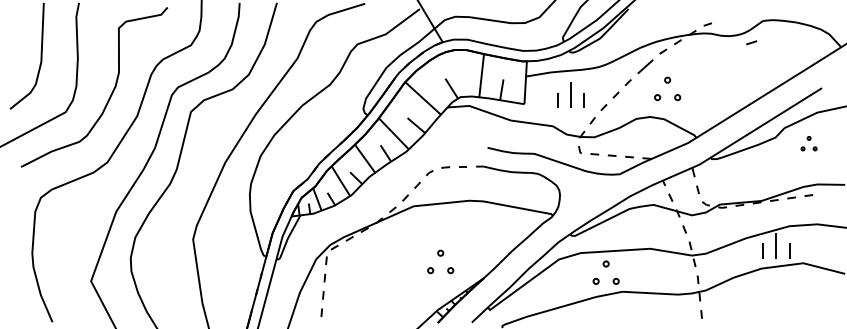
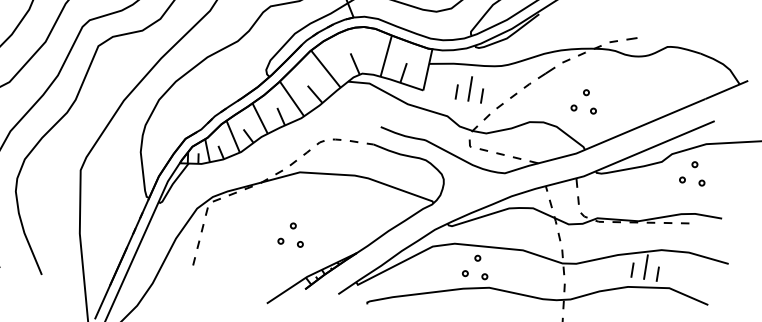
line: (751, 42) -> (631, 38), moved
part: (667, 88) -> (585, 100), moved
part: (808, 143) -> (692, 172), size x1.67
part: (440, 261) -> (291, 233), moved

